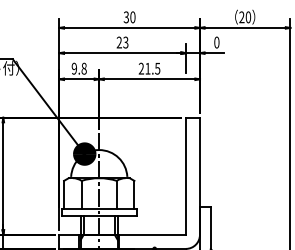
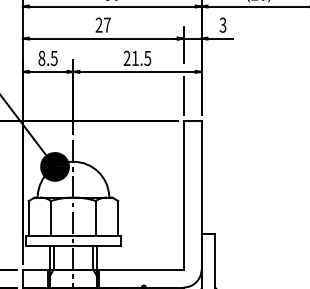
text: (125, 42) -> (106, 25), 23 -> 27
text: (216, 42) -> (222, 25), 0 -> 3
text: (78, 68) -> (47, 58), 9.8 -> 8.5
line: (185, 98) -> (183, 96), added

